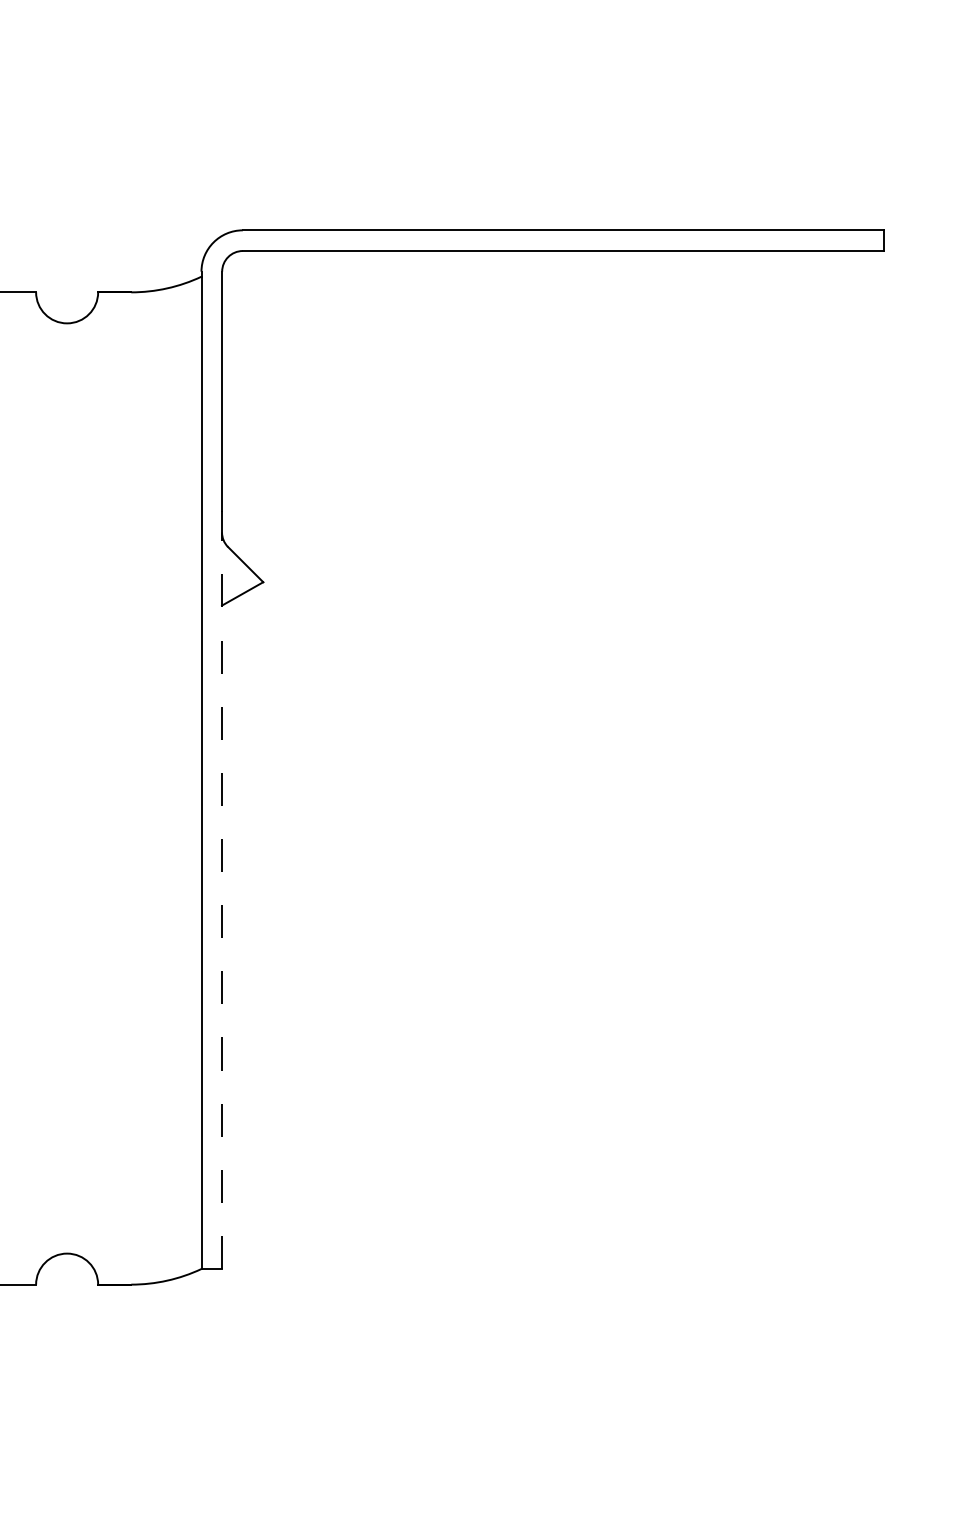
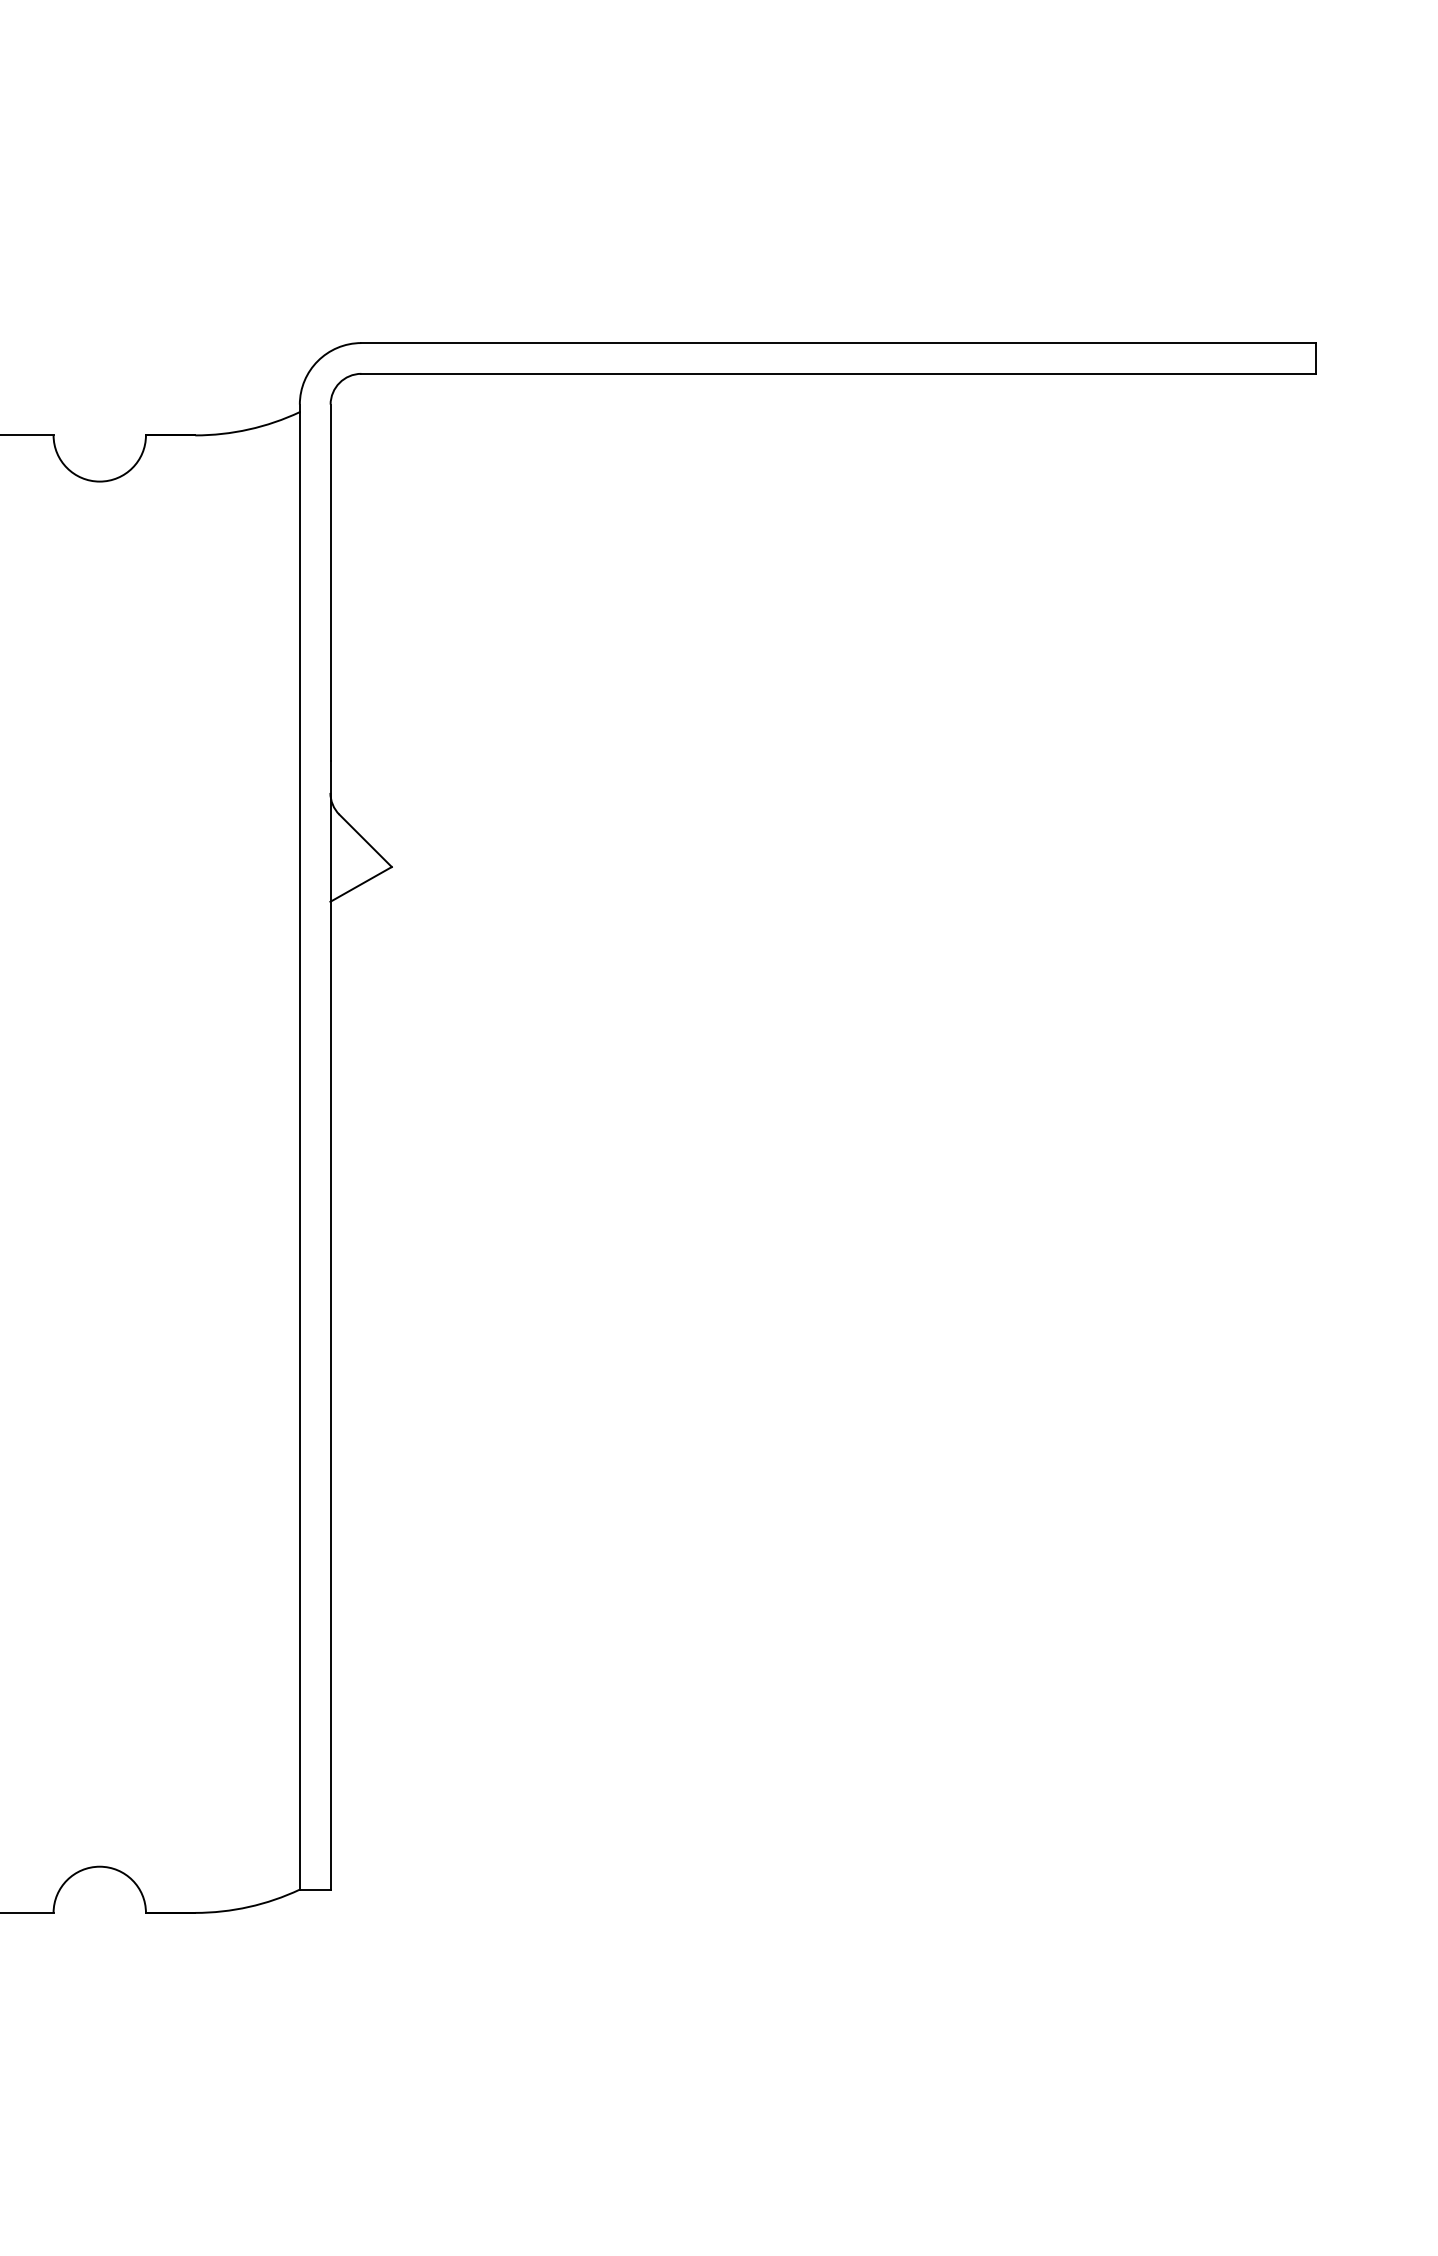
line: (222, 890) -> (331, 1326), dashed -> solid

